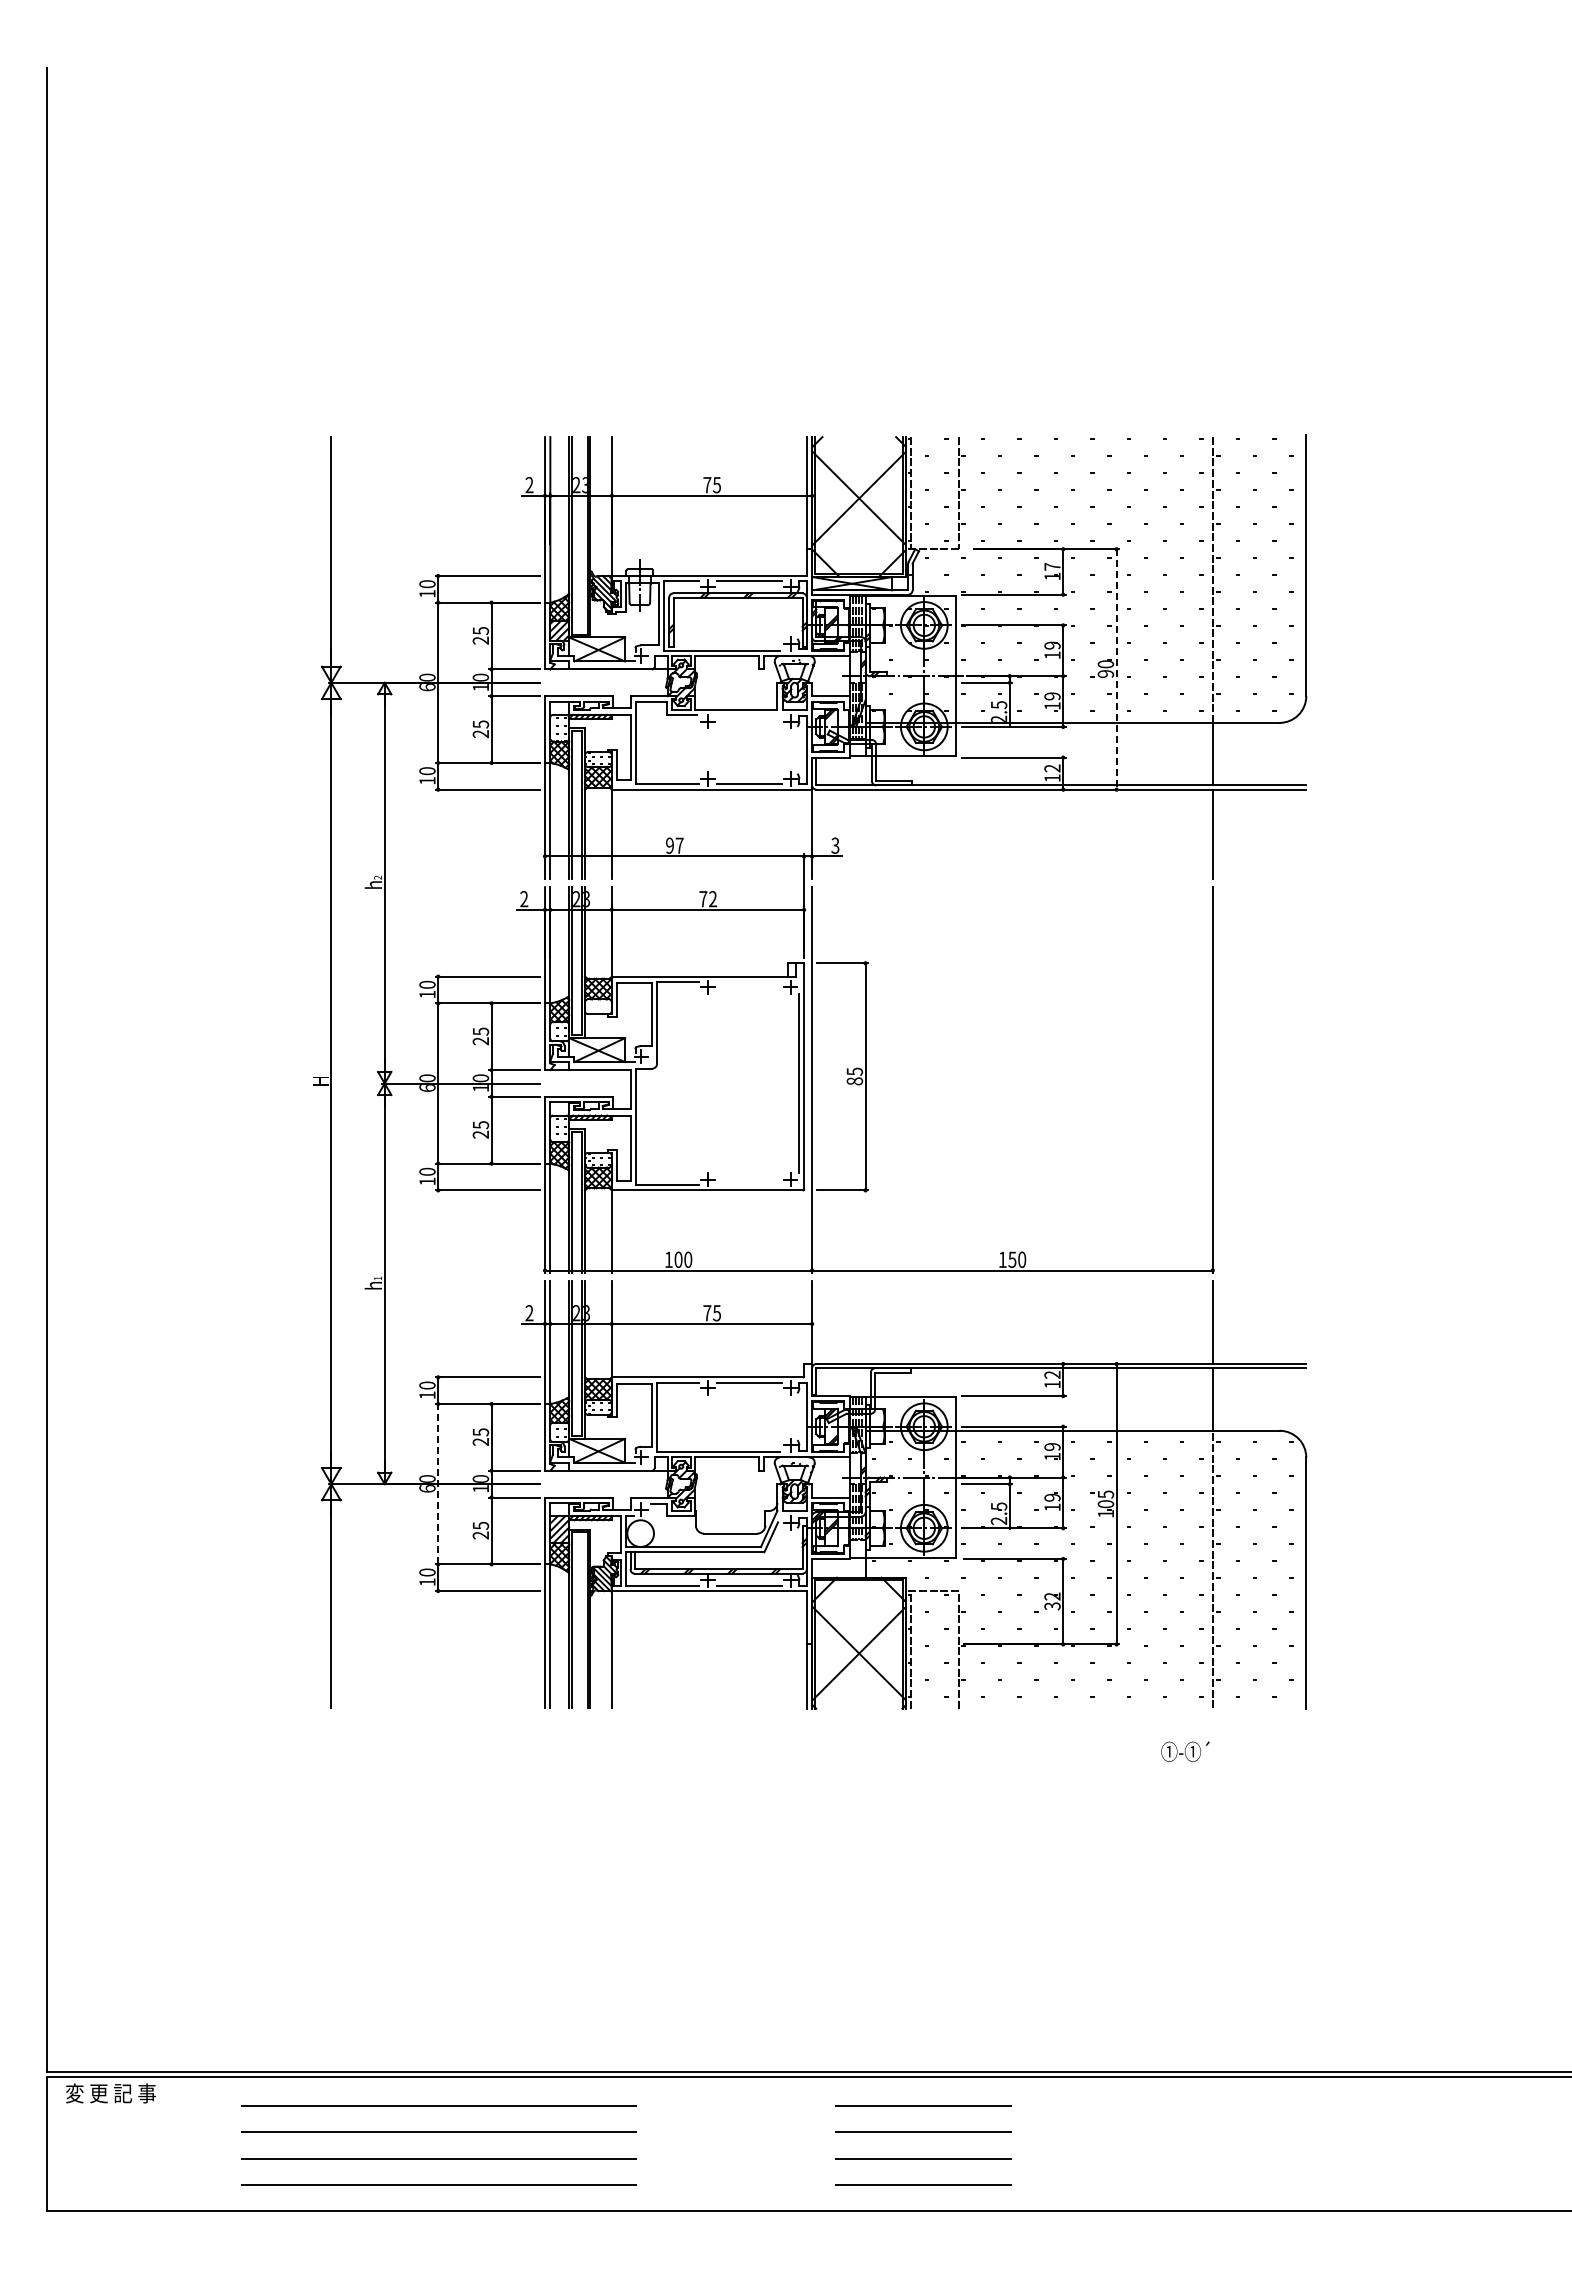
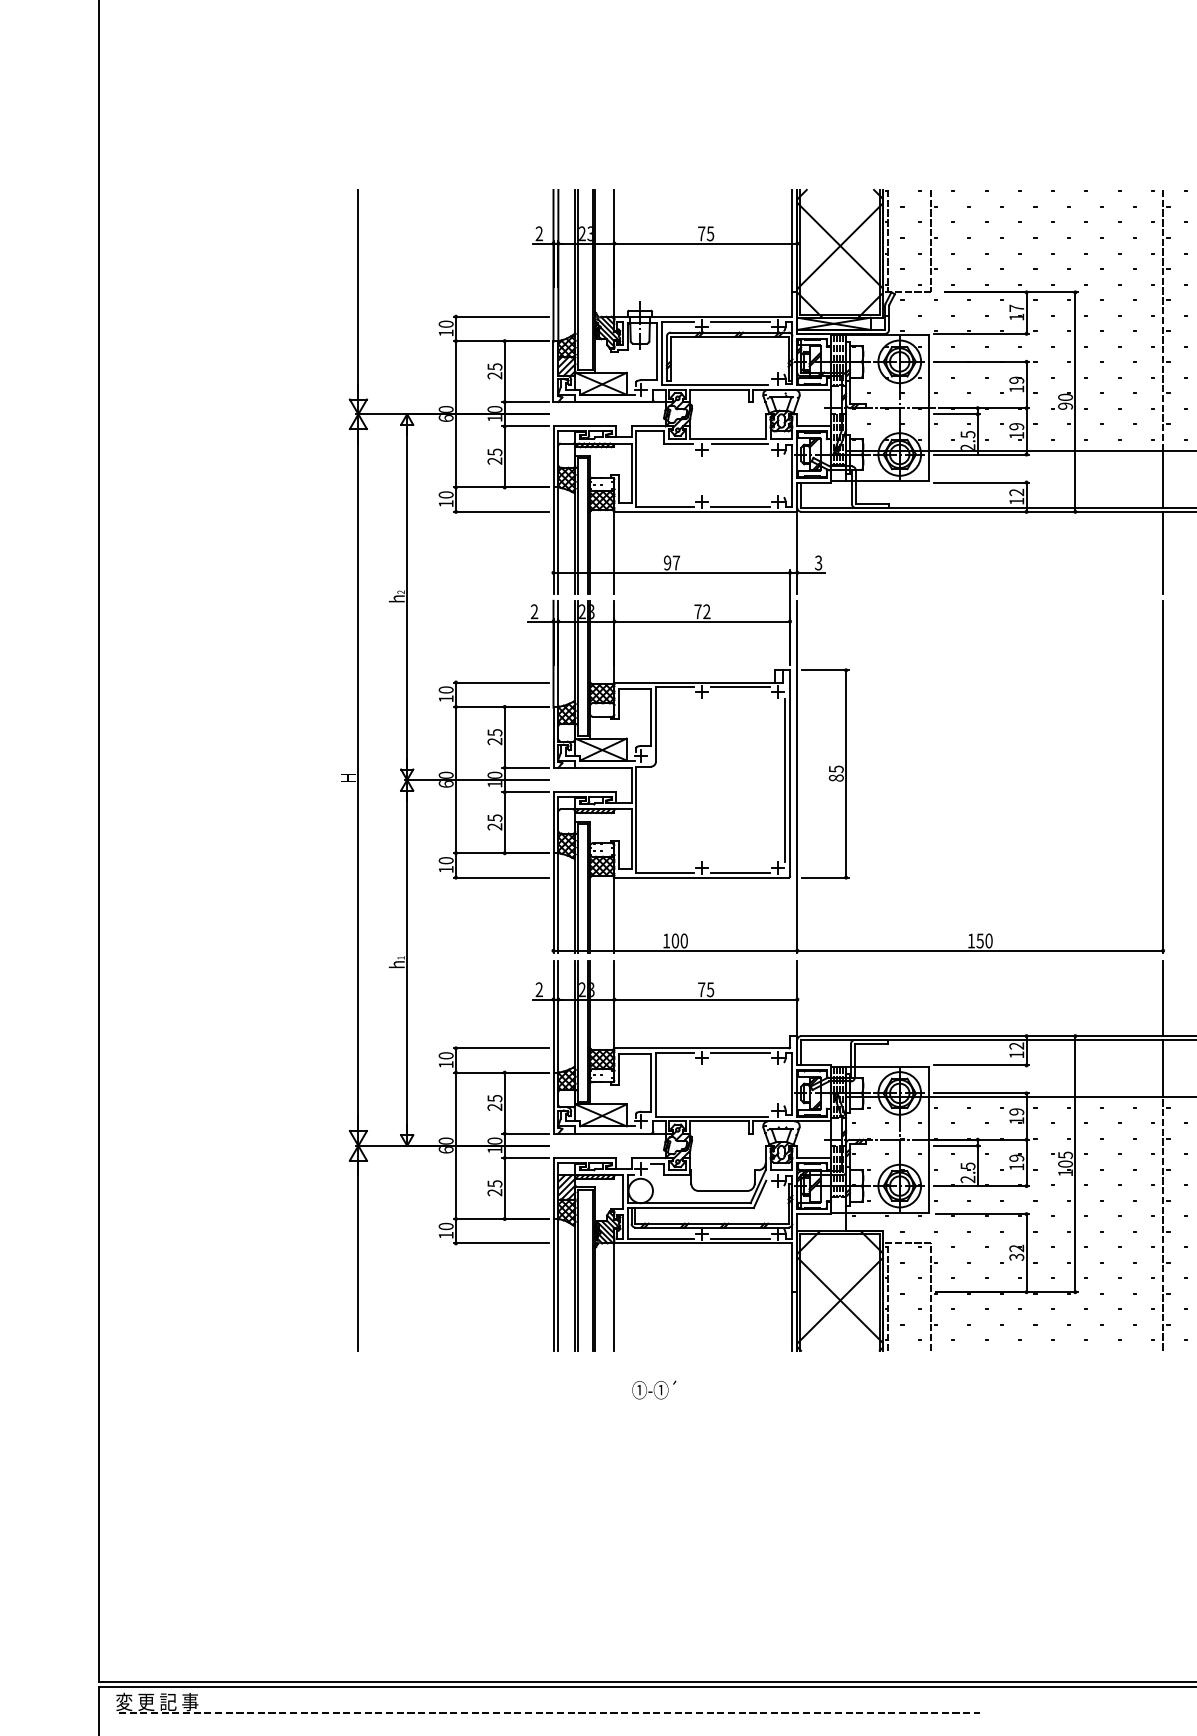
line: (1116, 669) -> (1075, 402), dashed -> solid
line: (749, 714) -> (740, 443), added
line: (748, 982) -> (739, 687), added
line: (748, 1185) -> (739, 873), added
line: (438, 1483) -> (456, 1145), dashed -> solid
text: (1185, 1751) -> (654, 1389), moved

